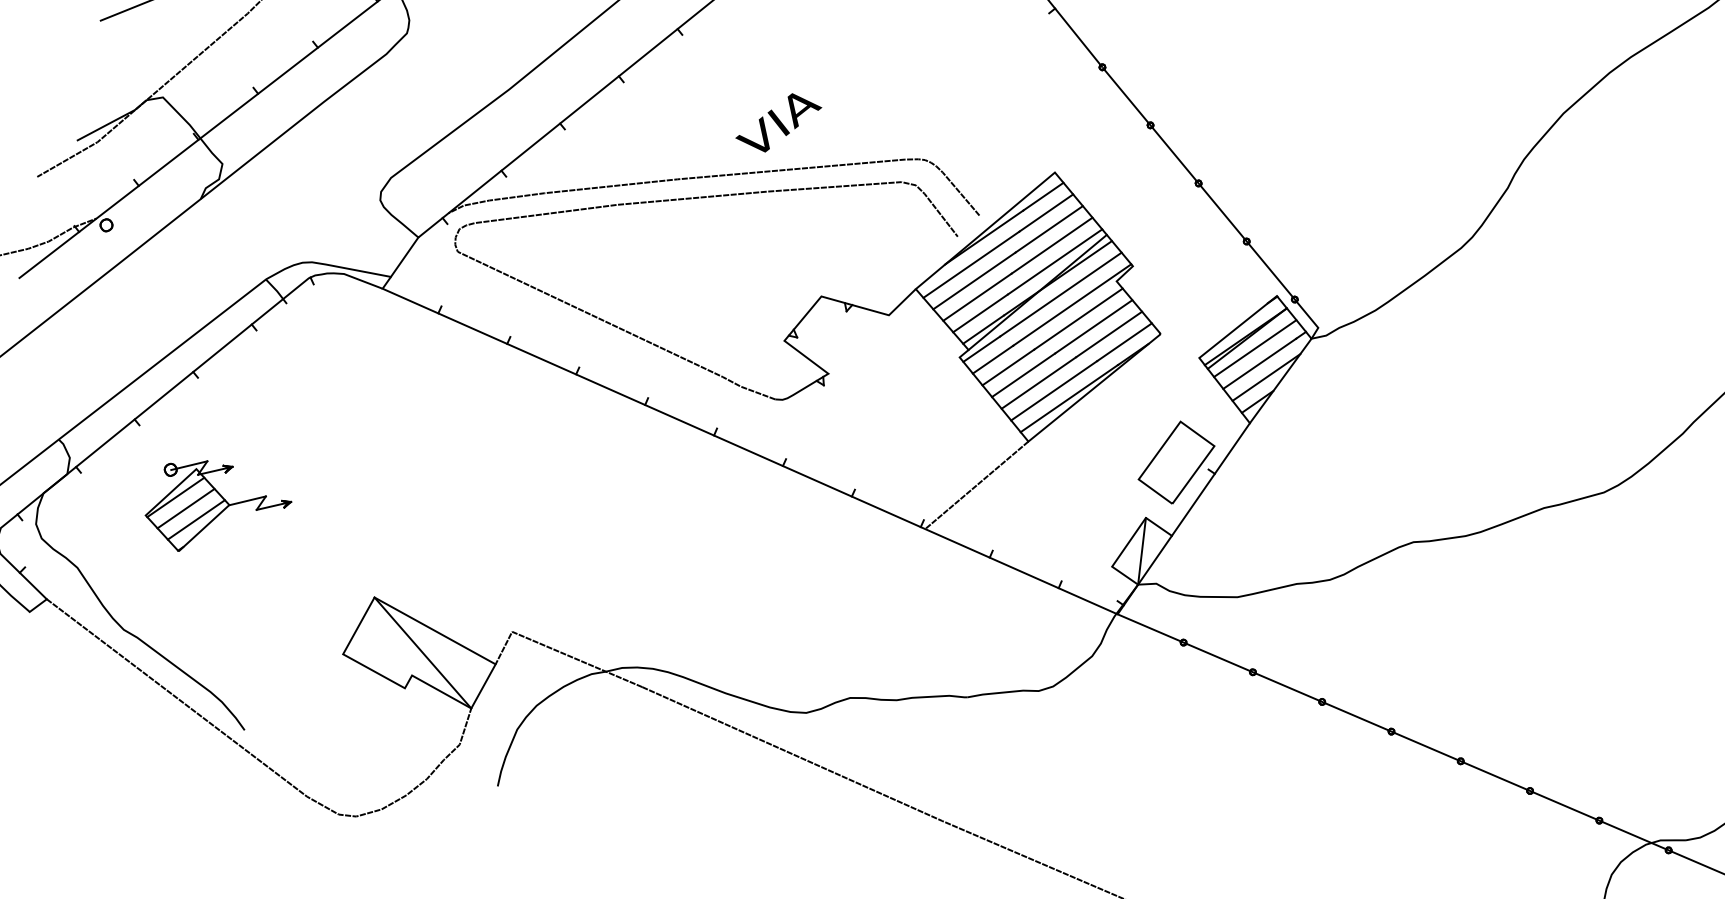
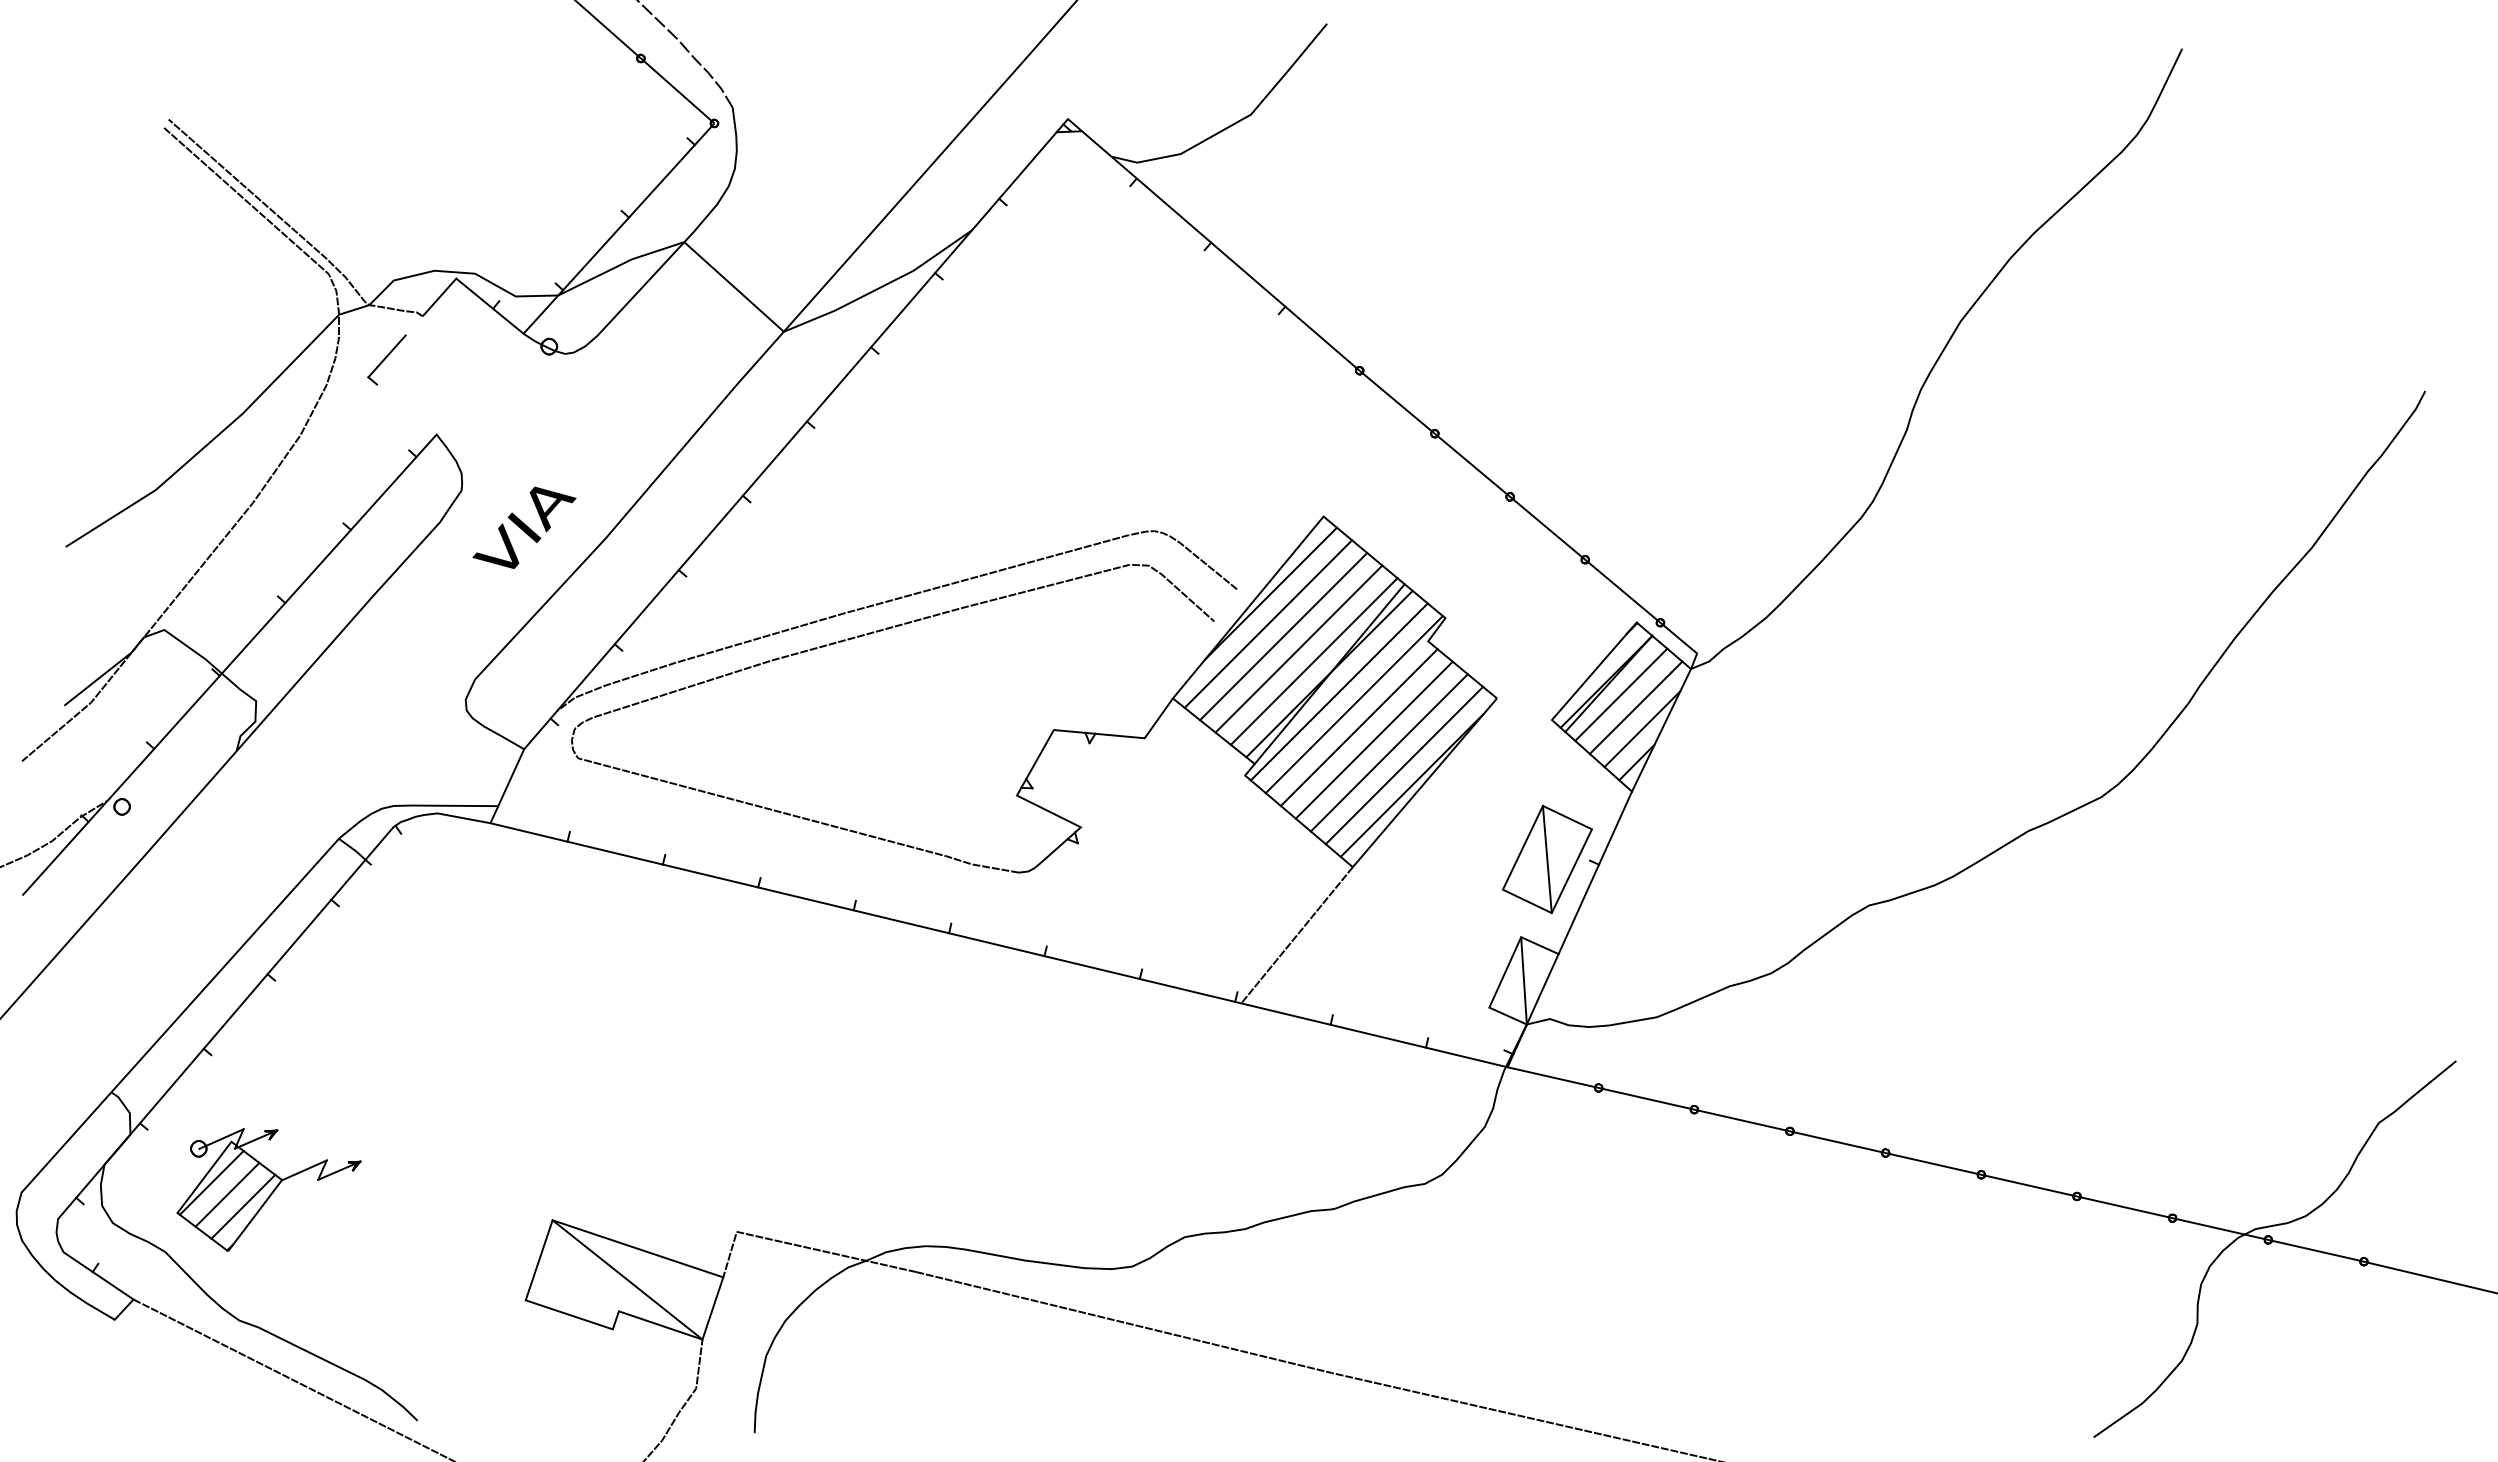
text: (778, 122) -> (524, 527), moved
line: (1175, 462) -> (1546, 859), added
part: (217, 510) -> (268, 1189), moved

